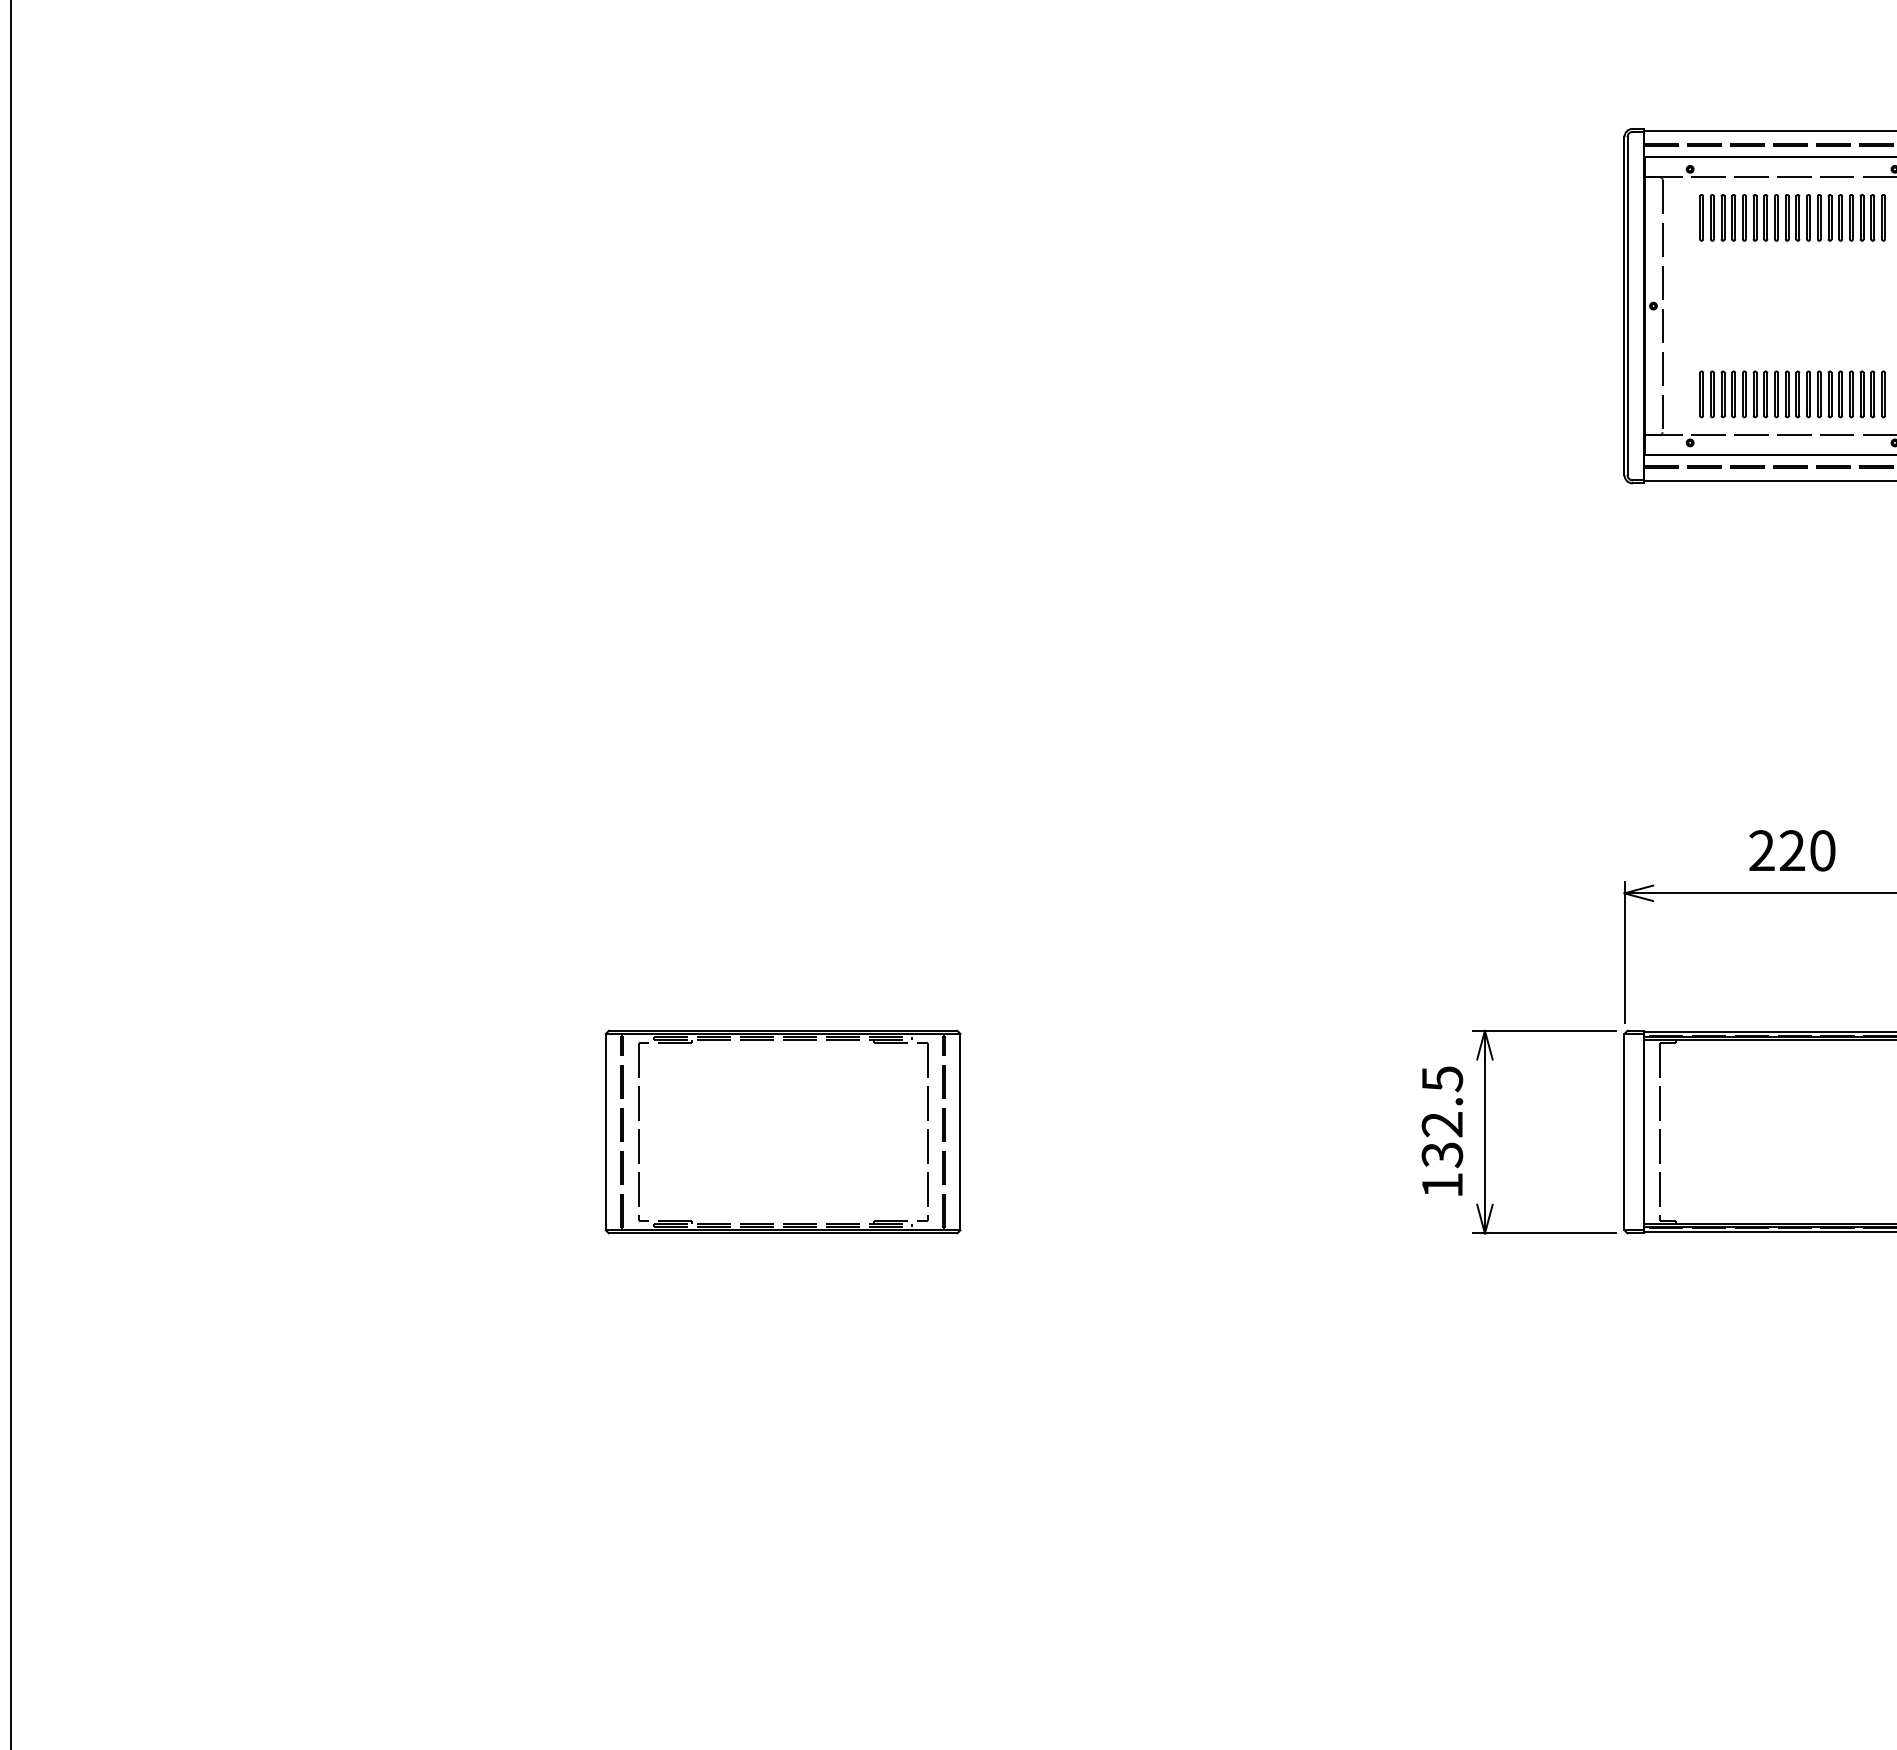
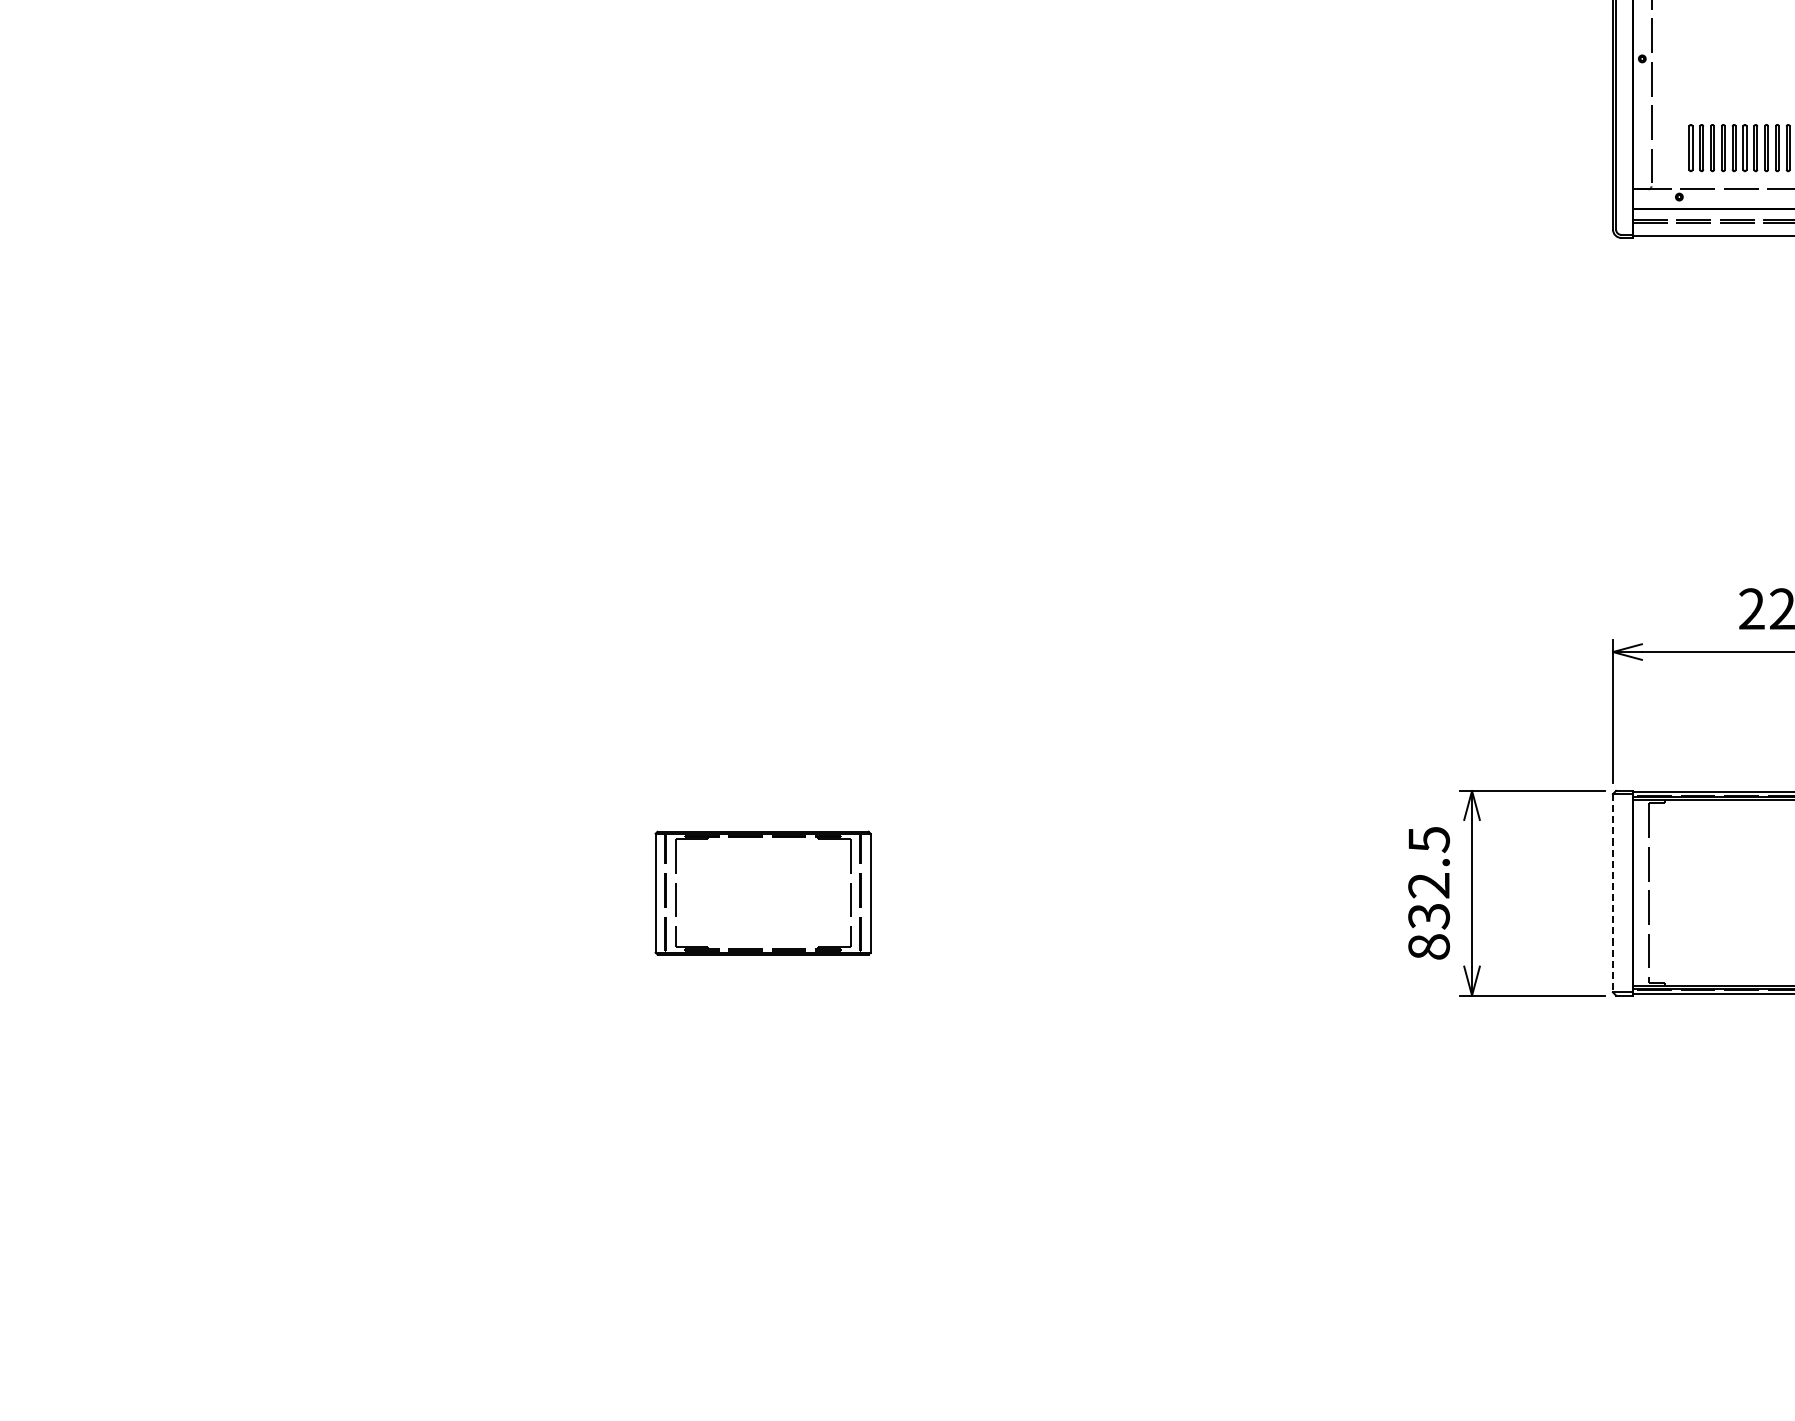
part: (782, 1131) -> (762, 892), size x0.6
line: (1624, 1132) -> (1613, 893), solid -> dashed
text: (1442, 1184) -> (1429, 946), 132.5 -> 832.5

